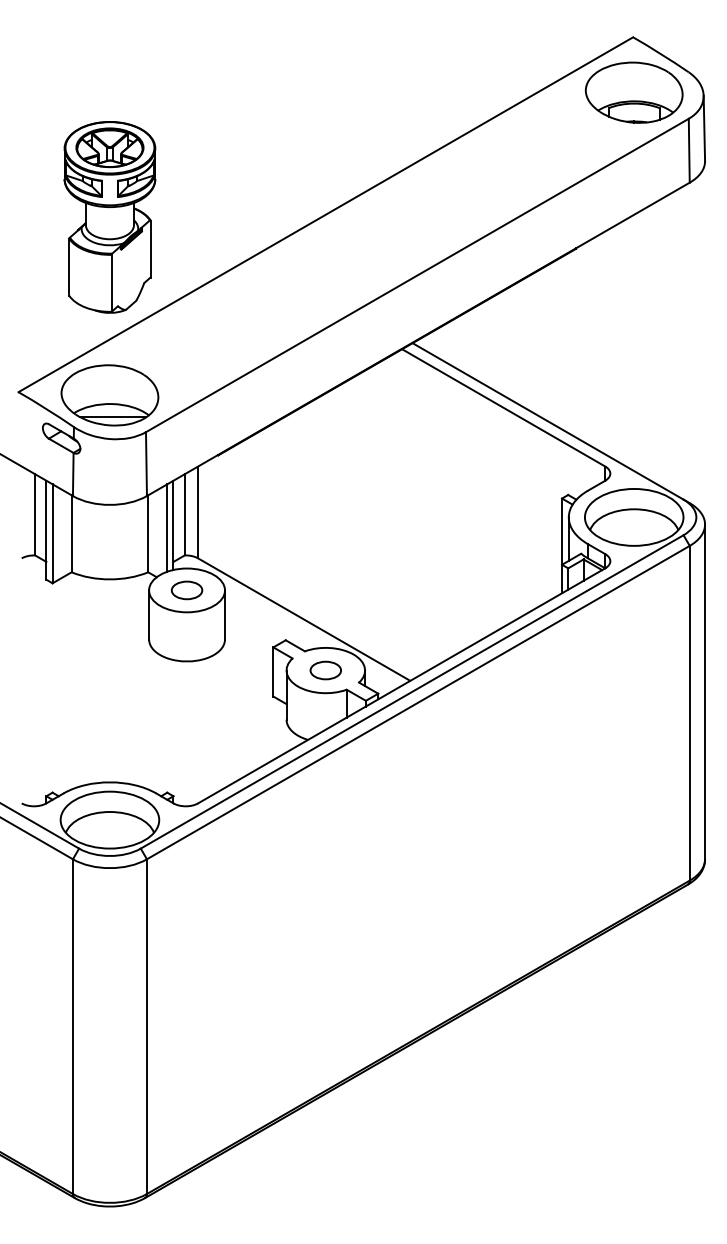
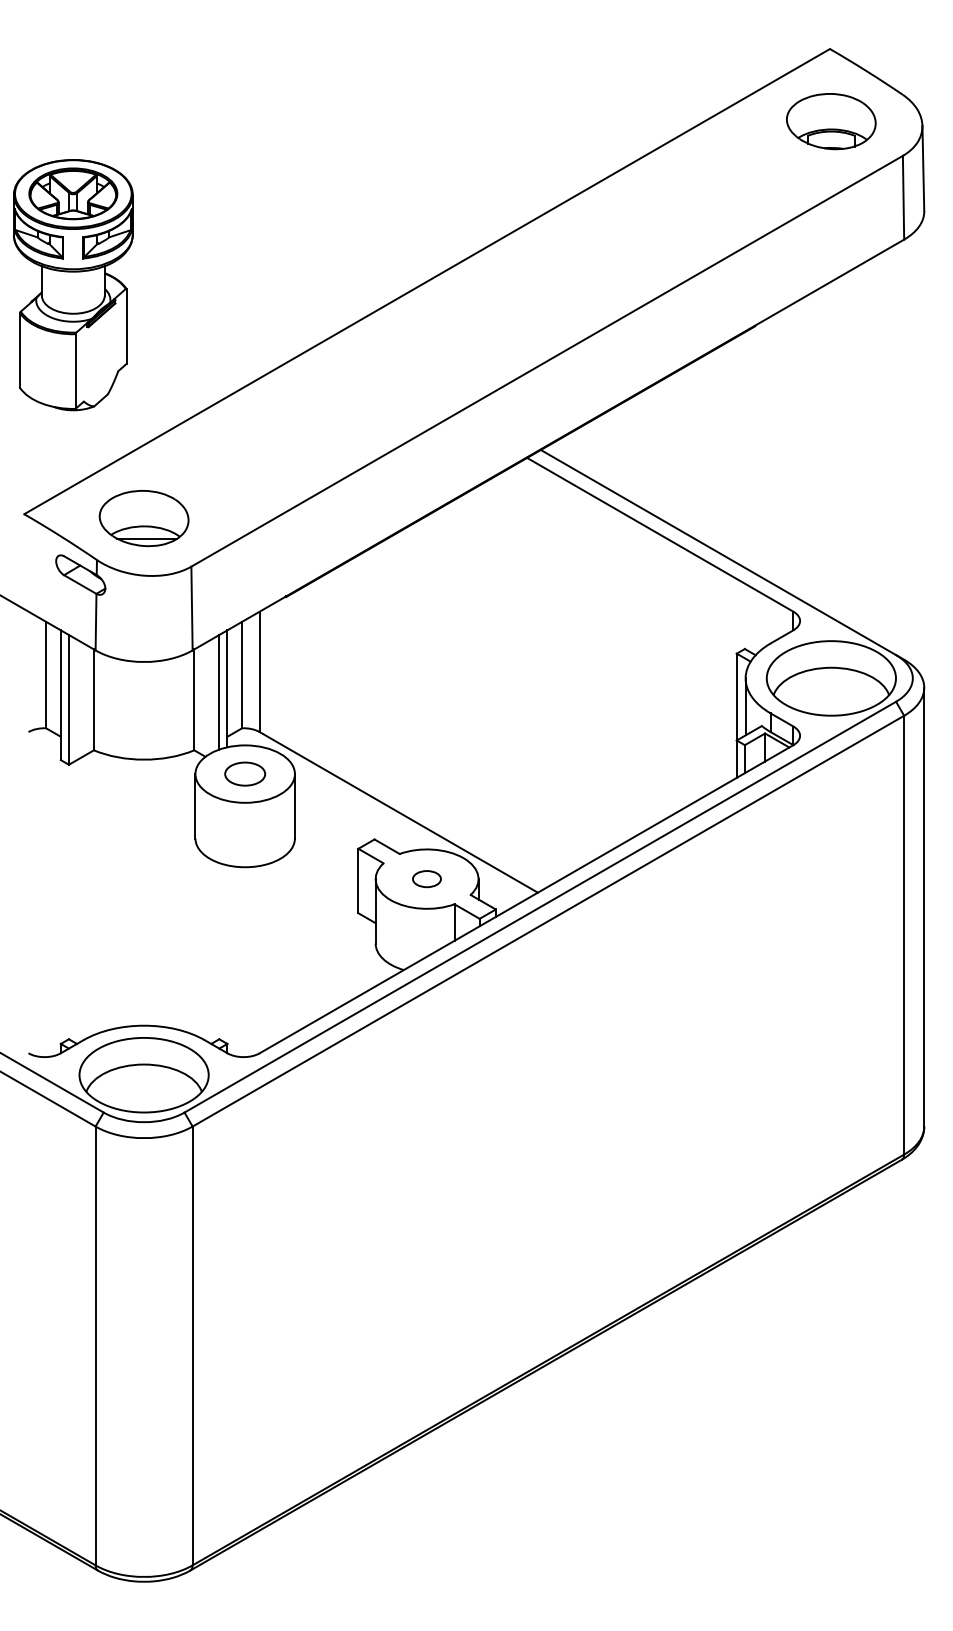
part: (633, 92) -> (830, 121), size x0.7
part: (109, 217) -> (72, 285), moved
part: (109, 395) -> (143, 518), size x0.7
part: (325, 670) -> (426, 879), size x0.7

